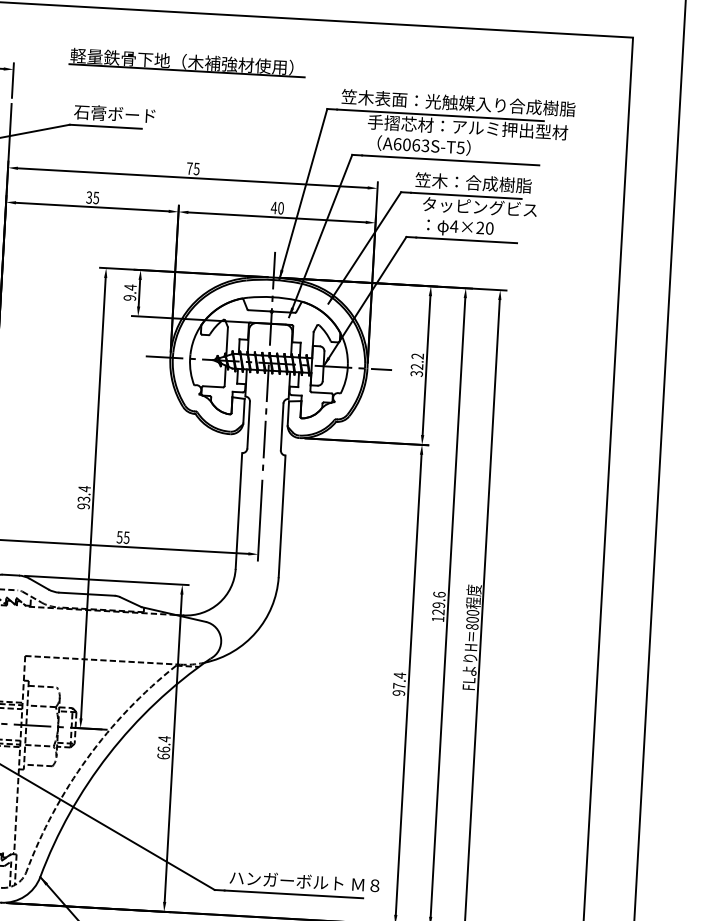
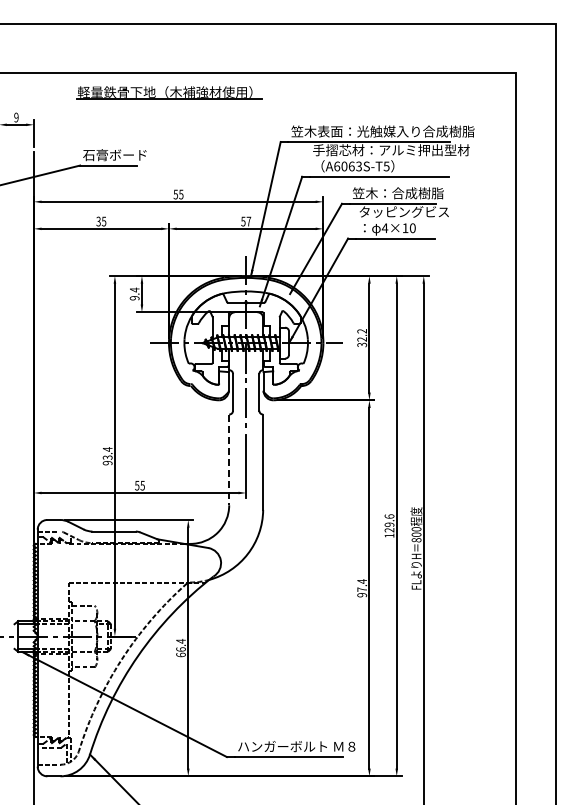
part: (187, 62) -> (169, 92), moved
text: (189, 168) -> (175, 194), 75 -> 55
text: (277, 208) -> (246, 221), 40 -> 57
text: (480, 227) -> (405, 227), 4×20 -> 4×10
line: (239, 511) -> (229, 460), solid -> dashed

